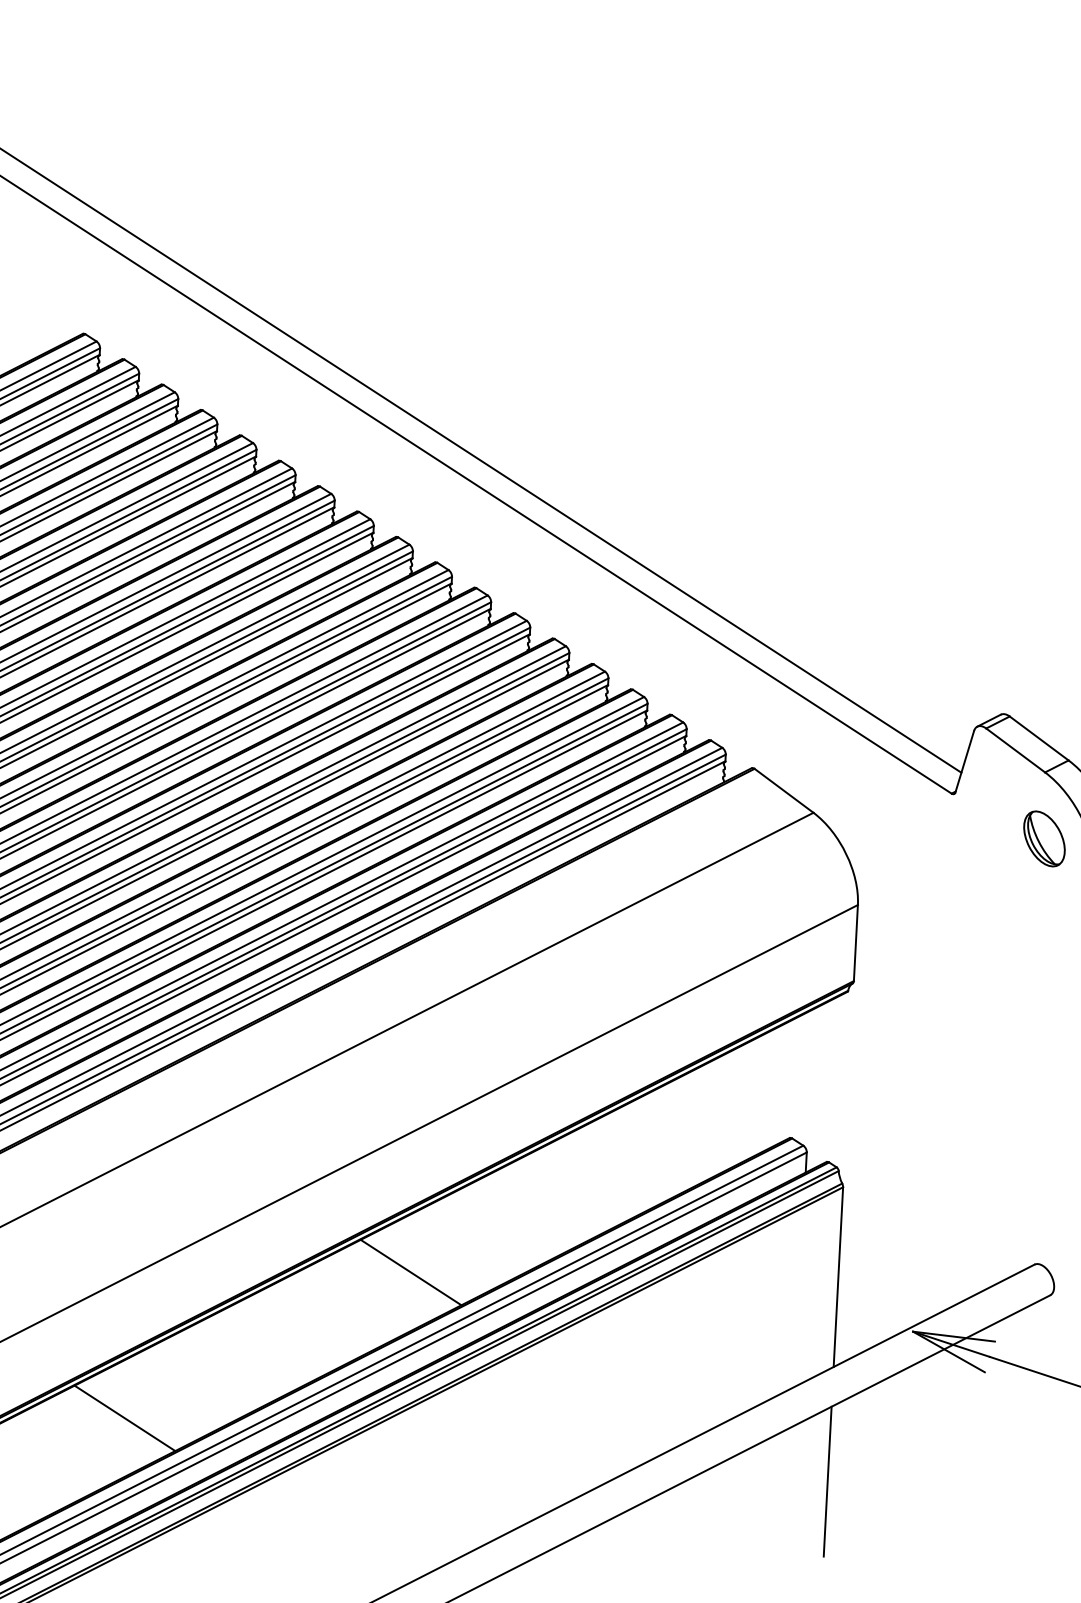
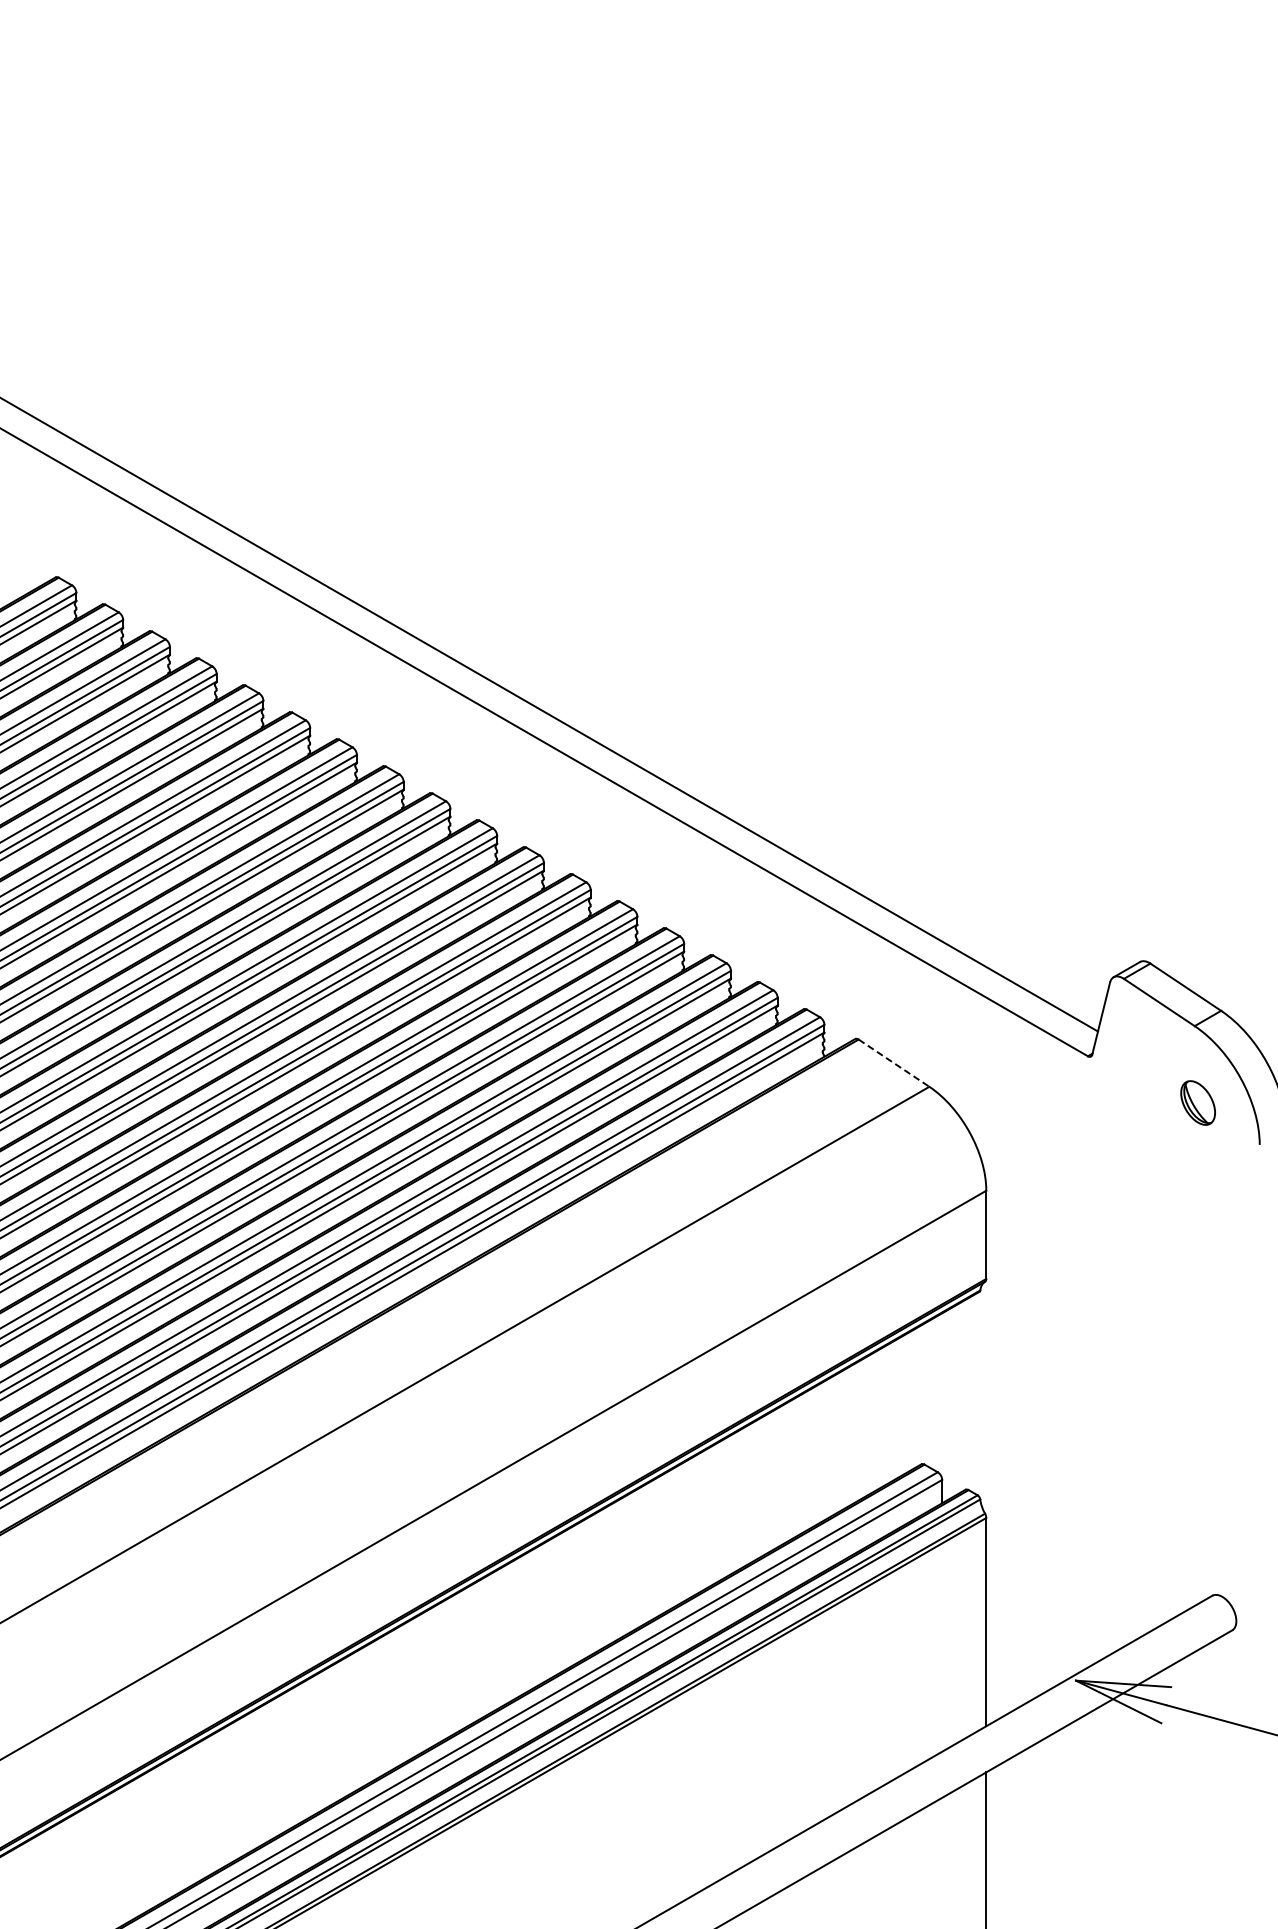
line: (784, 791) -> (894, 1063), solid -> dashed
part: (1044, 838) -> (1198, 1102), size x0.7
line: (410, 1272) -> (491, 1642), removed
line: (124, 1418) -> (169, 1828), removed

